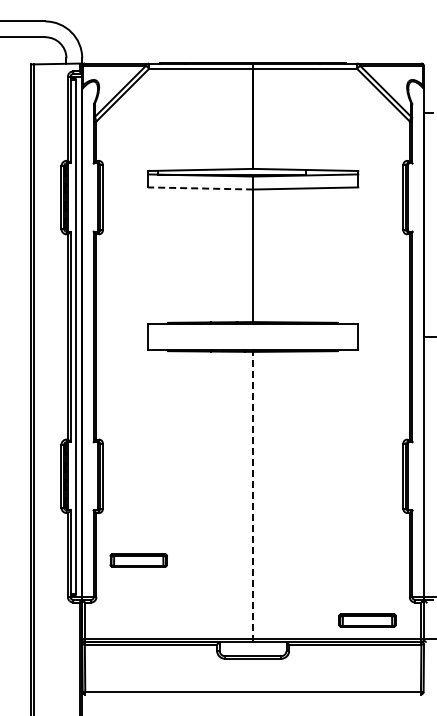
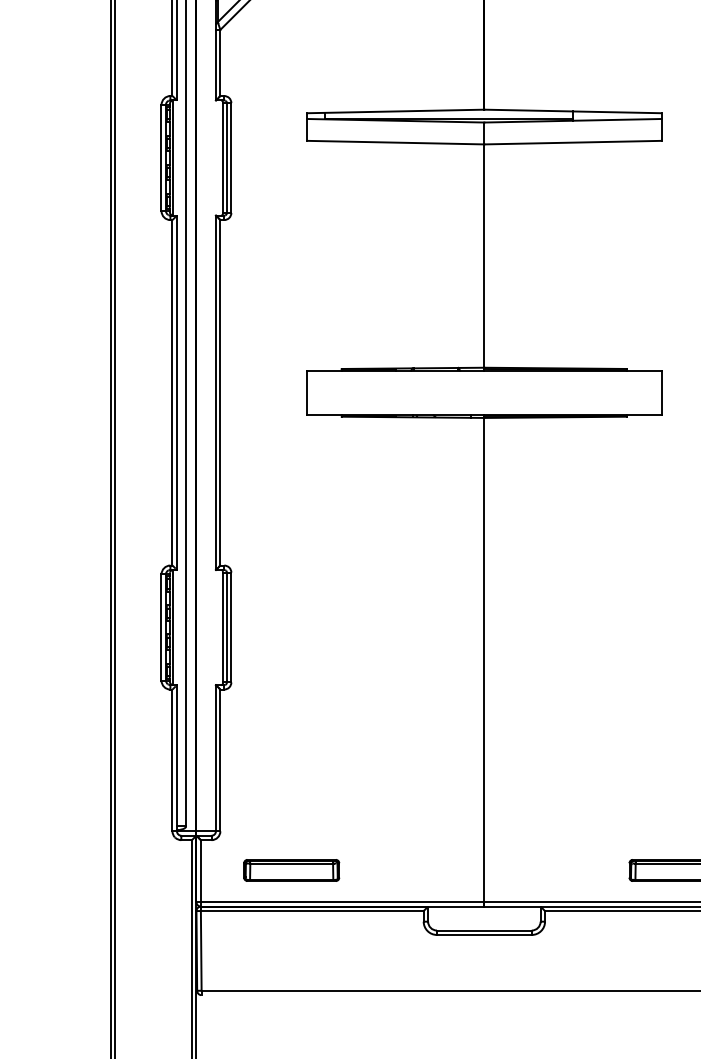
line: (200, 188) -> (395, 142), dashed -> solid
line: (253, 496) -> (485, 661), dashed -> solid
part: (138, 560) -> (291, 870), moved

